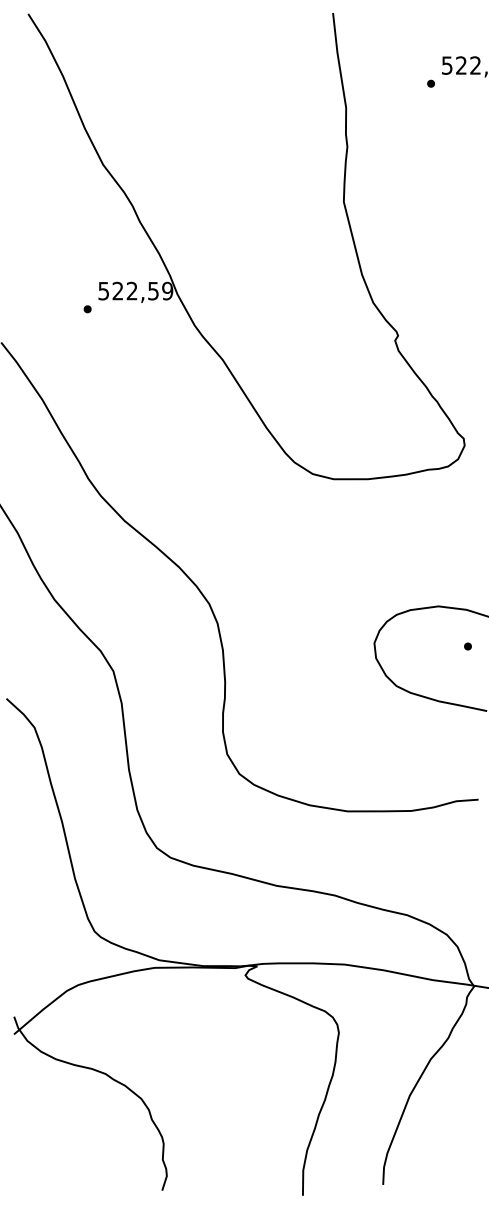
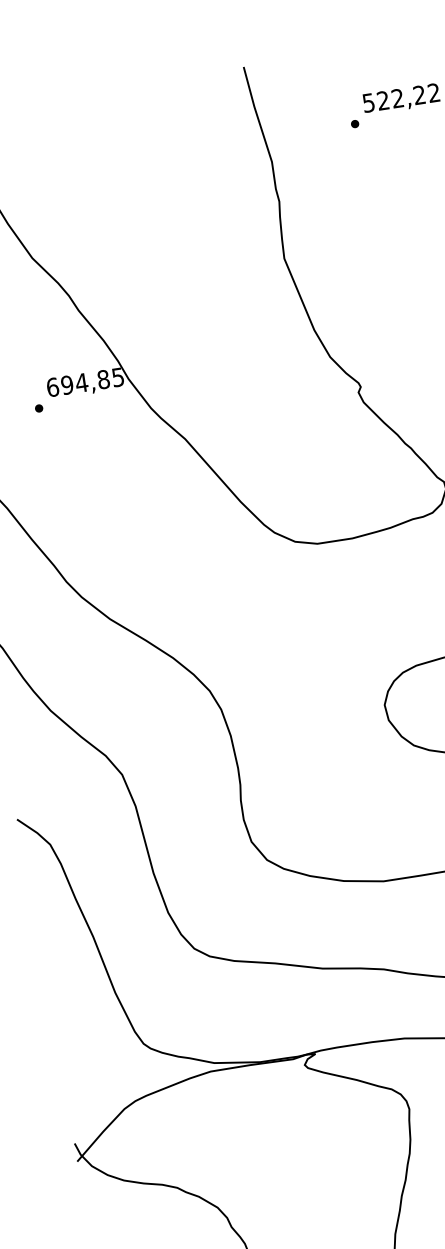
text: (135, 290) -> (85, 381), 522,59 -> 694,85

